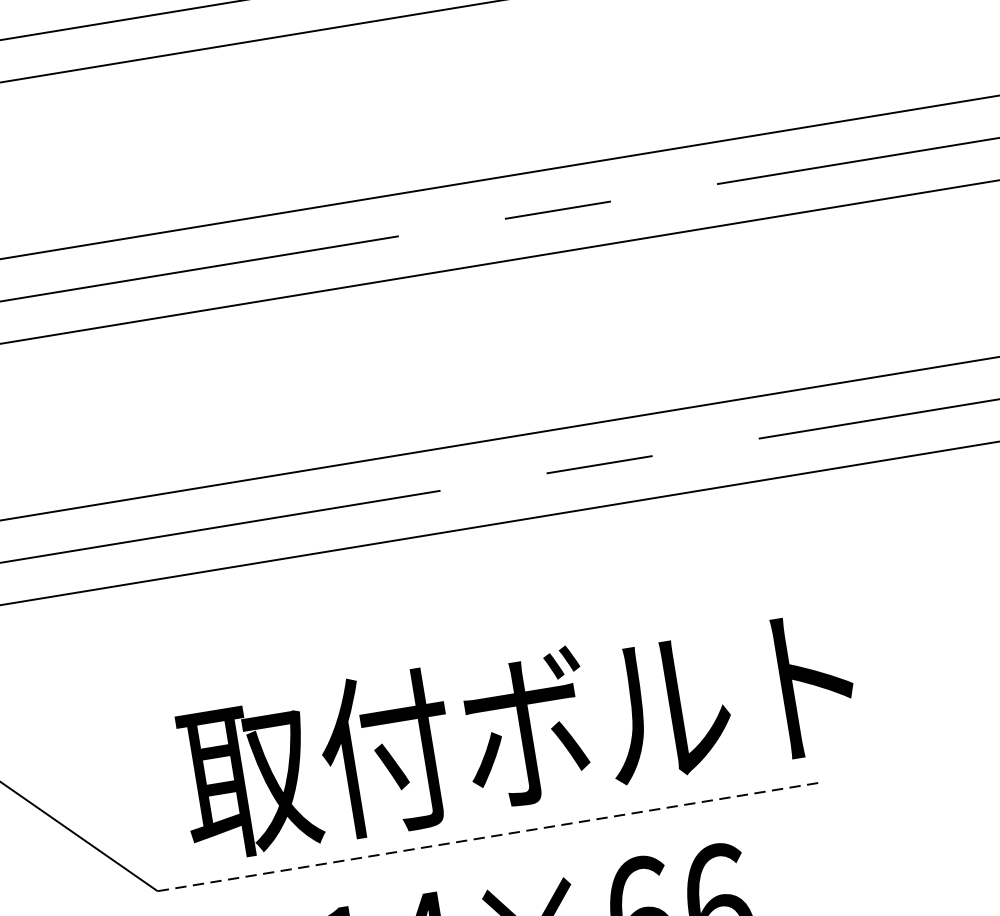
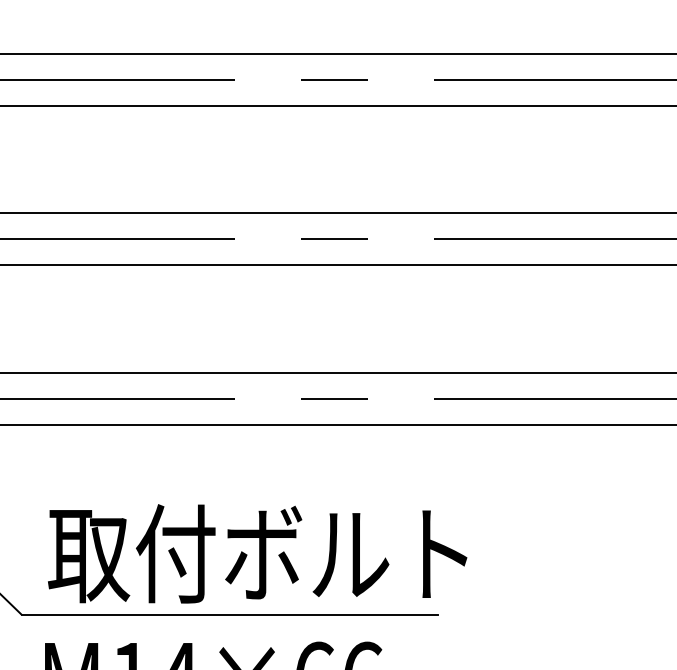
line: (490, 835) -> (230, 614), dashed -> solid

